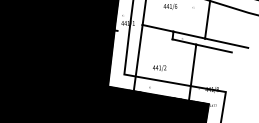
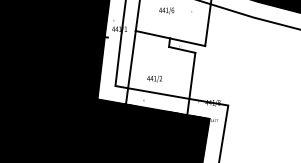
line: (226, 43) -> (229, 51), removed
line: (213, 47) -> (214, 56), removed

